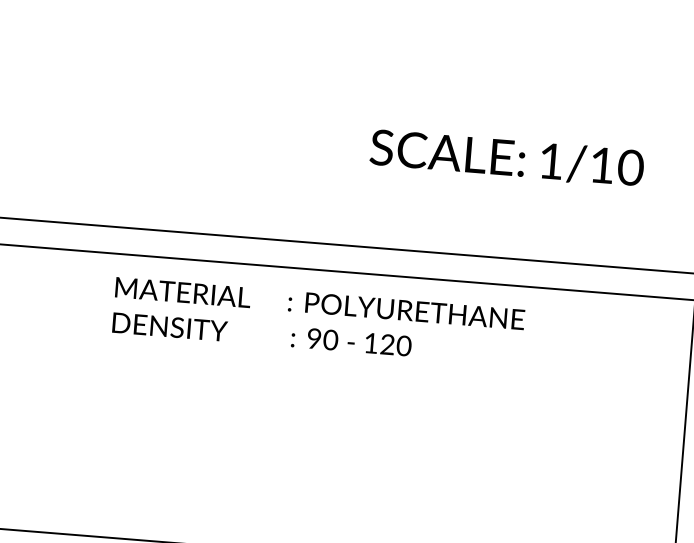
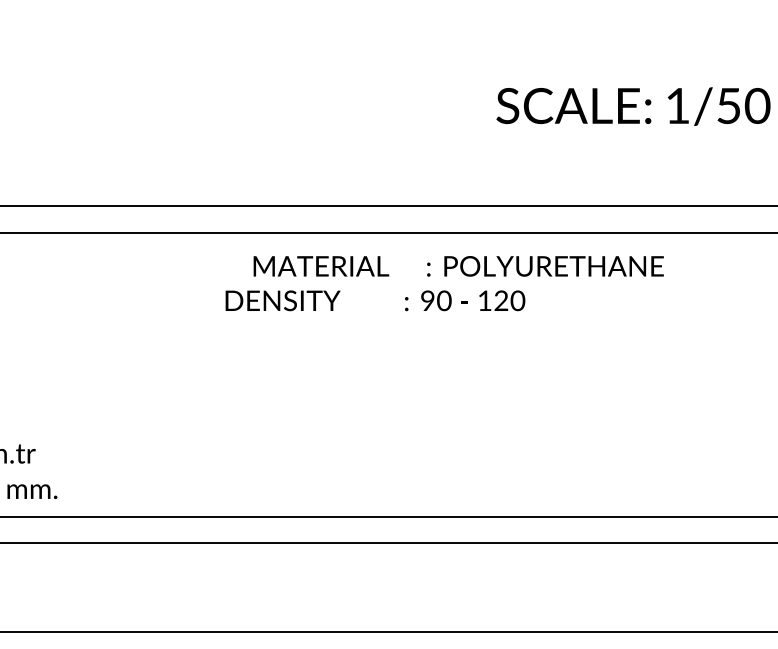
text: (601, 165) -> (728, 106), 1/10 -> 1/50
text: (262, 334) -> (375, 300), moved

